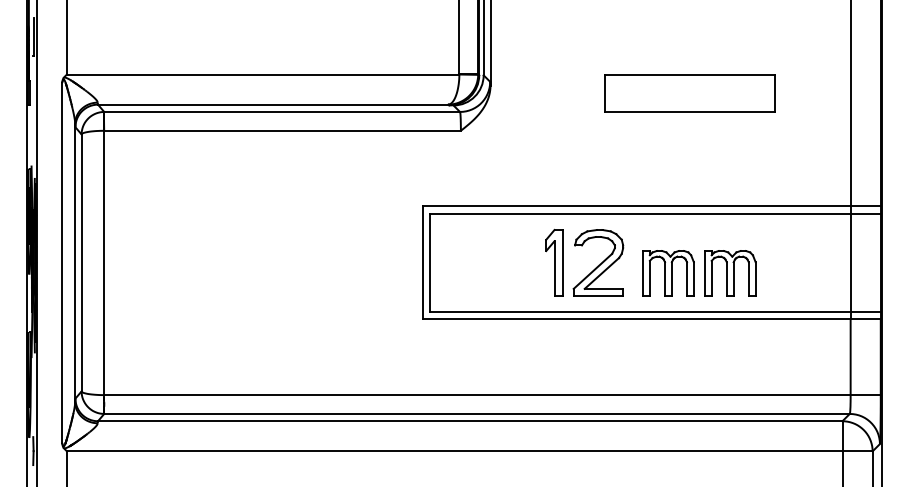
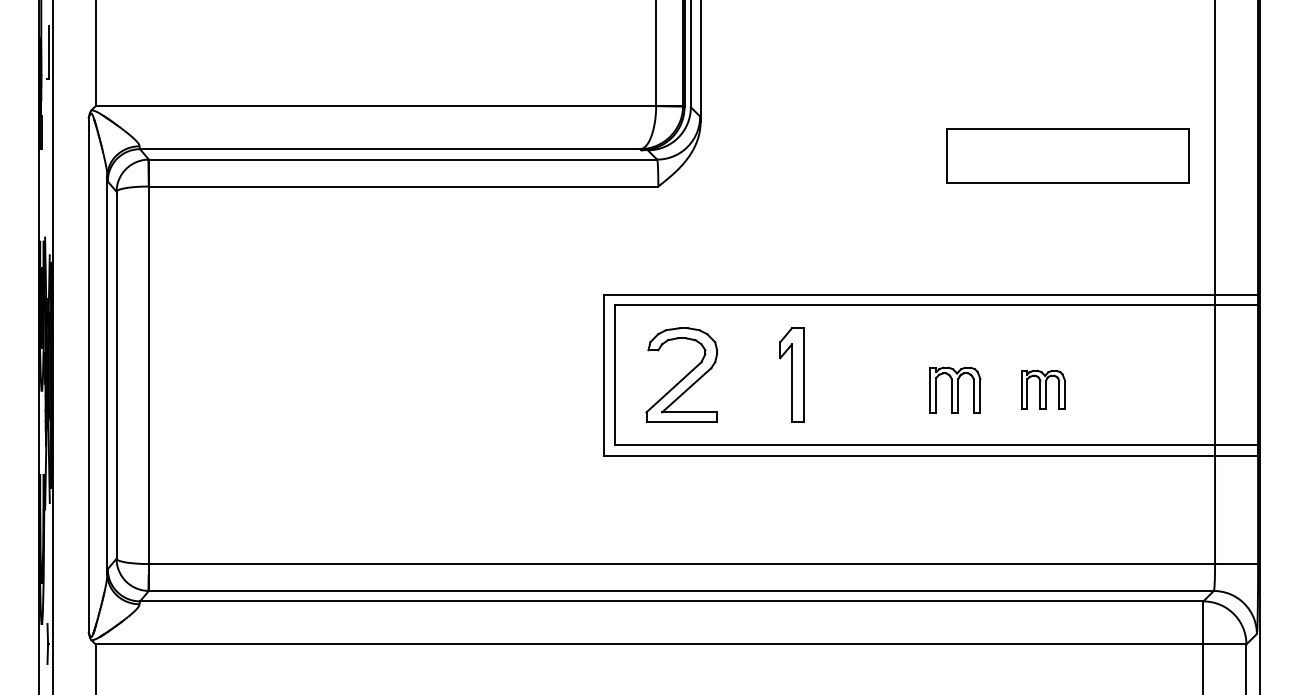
part: (689, 92) -> (1067, 155), moved
part: (598, 262) -> (681, 374), moved
part: (668, 272) -> (955, 389), size x0.7
part: (730, 272) -> (1043, 389), size x0.6

